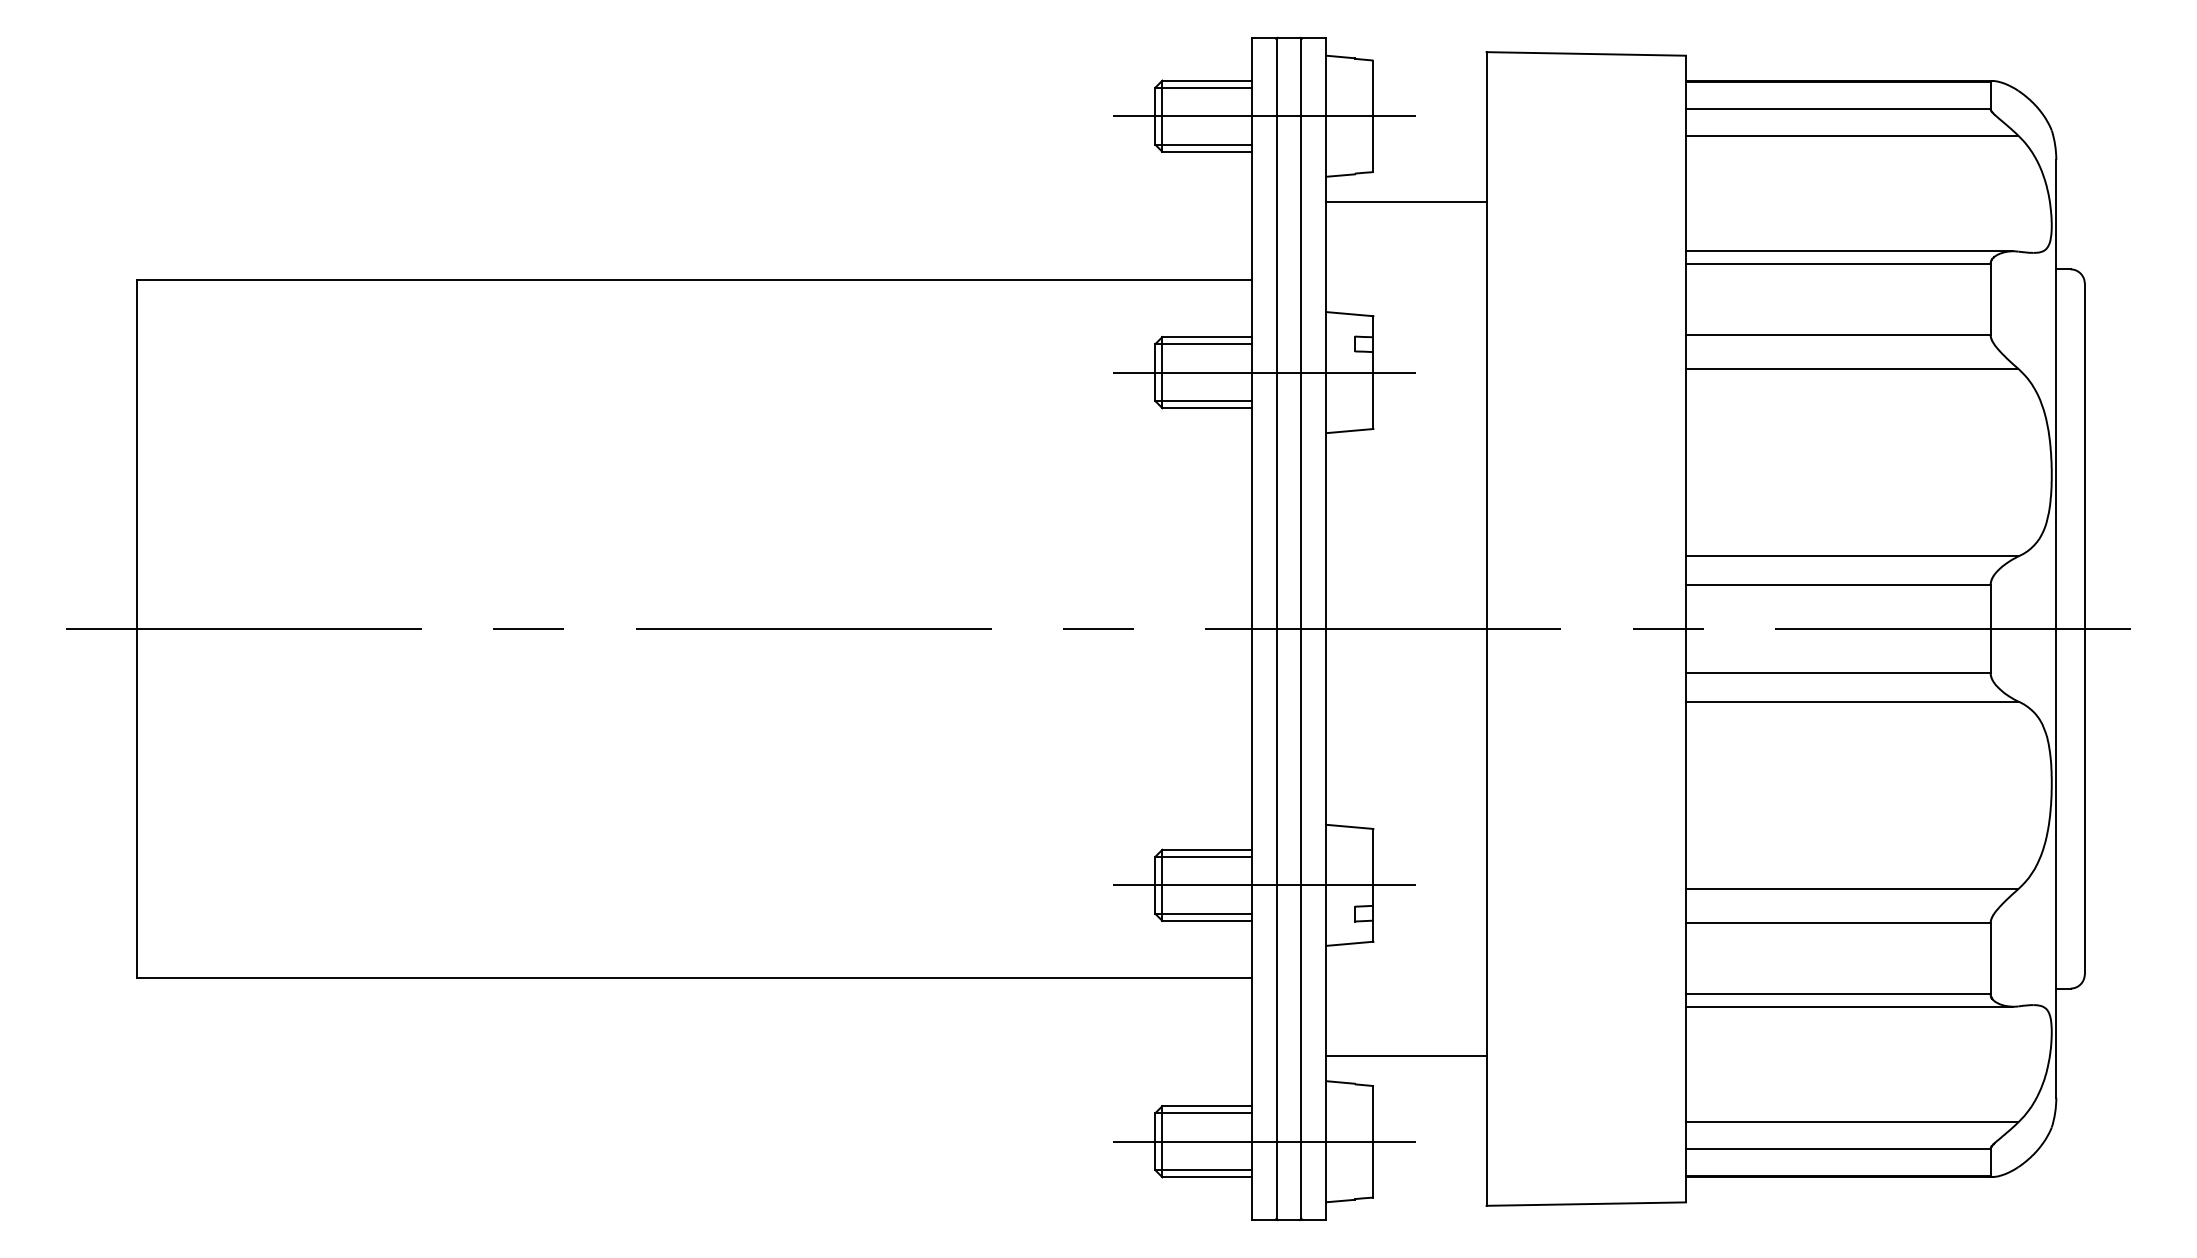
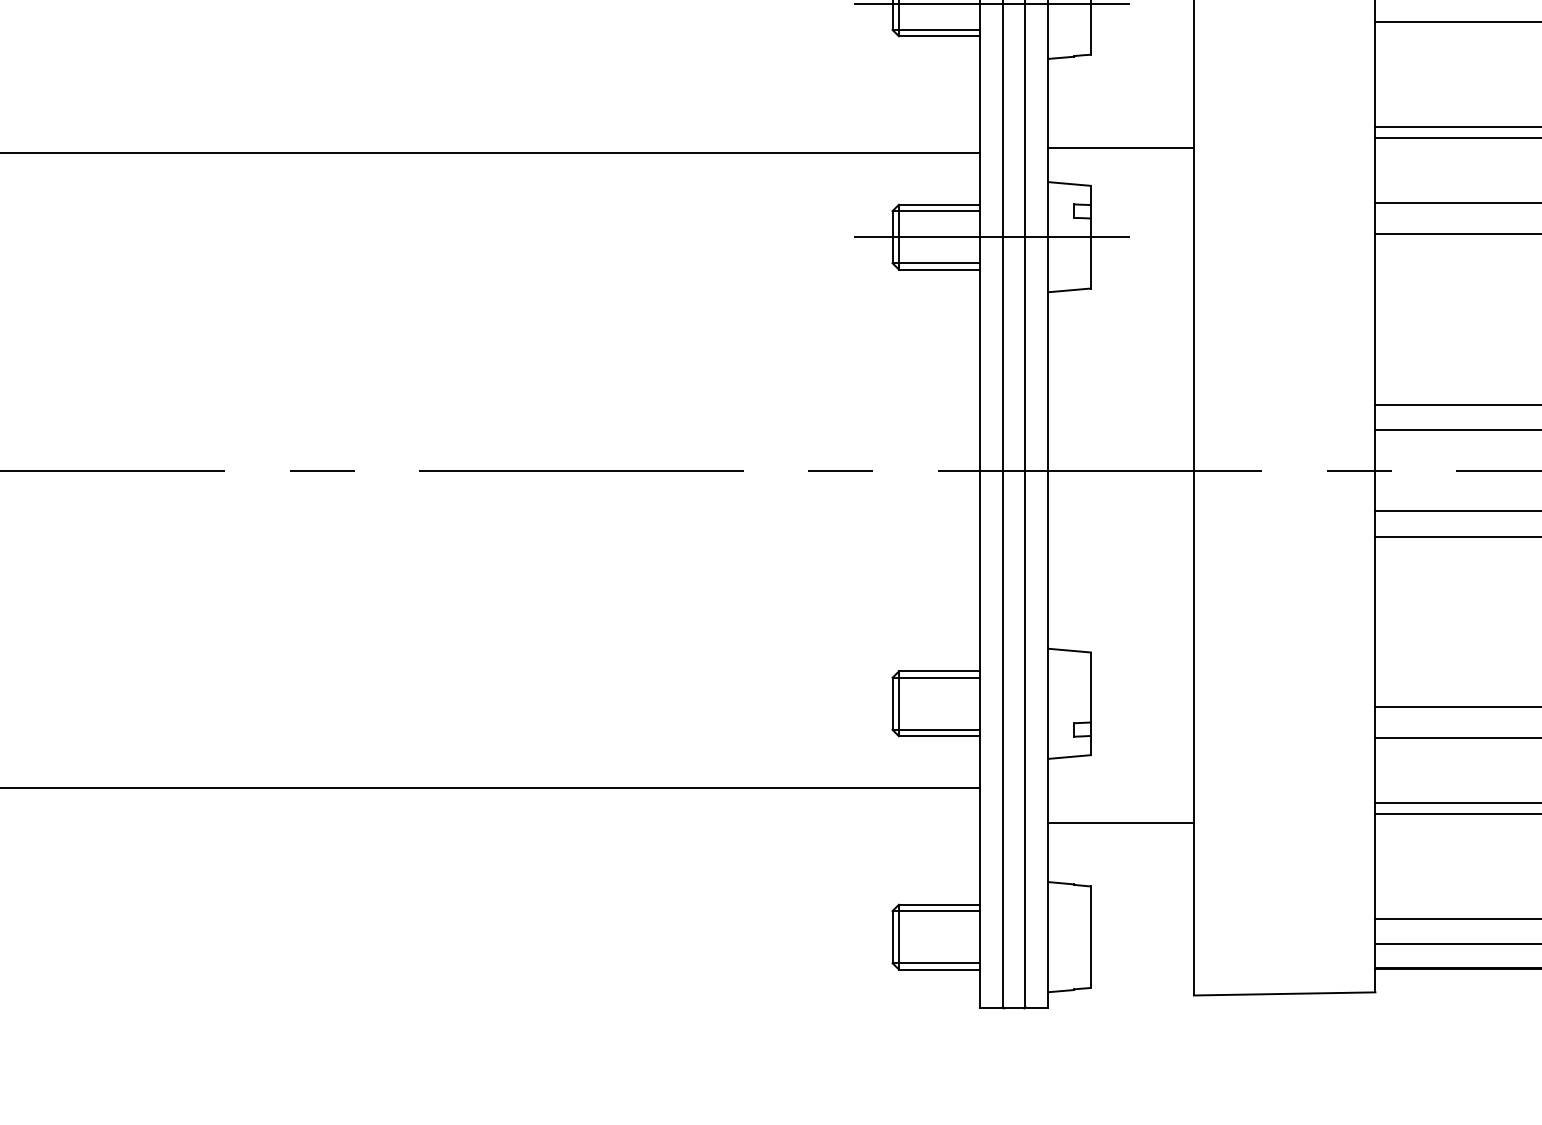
line: (1406, 201) -> (1121, 147), moved
line: (1264, 885) -> (991, 703), removed
line: (1406, 1056) -> (1121, 823), moved
line: (1264, 1141) -> (991, 936), removed

